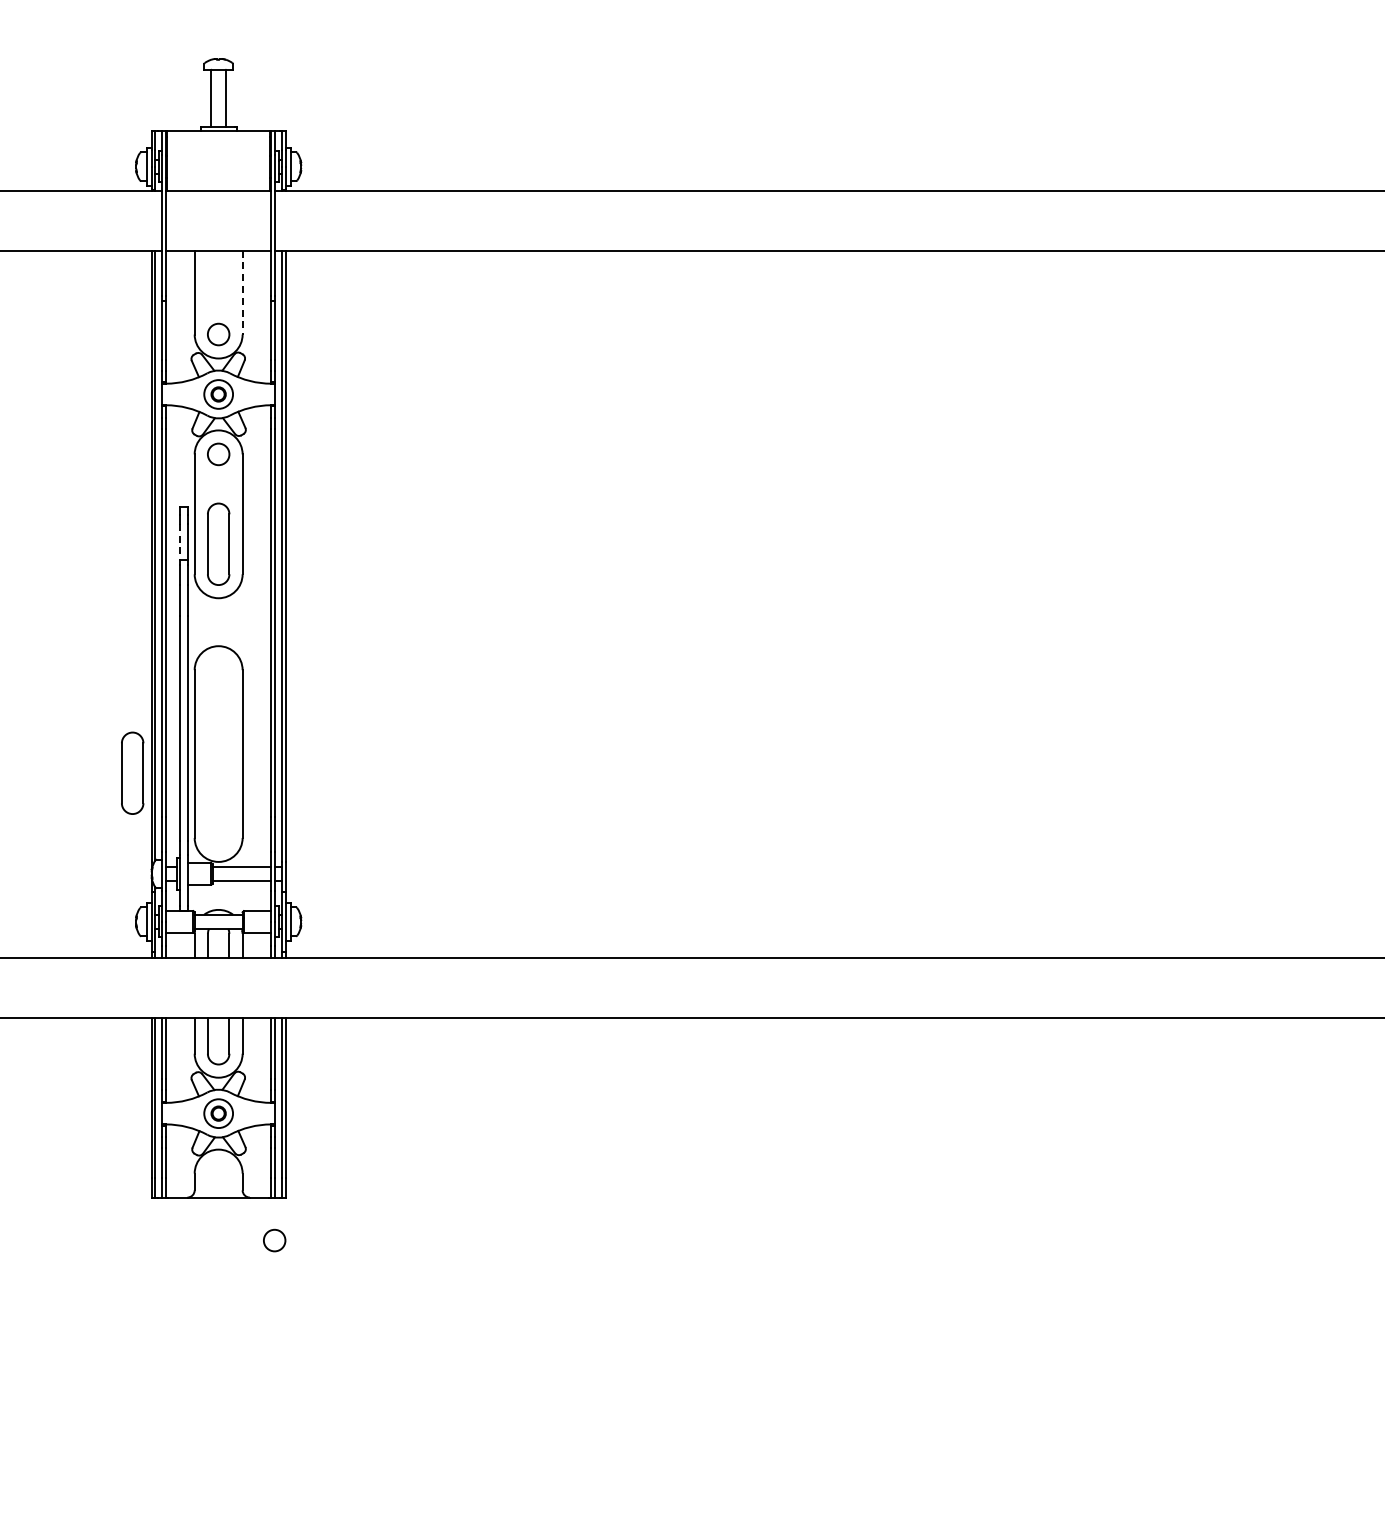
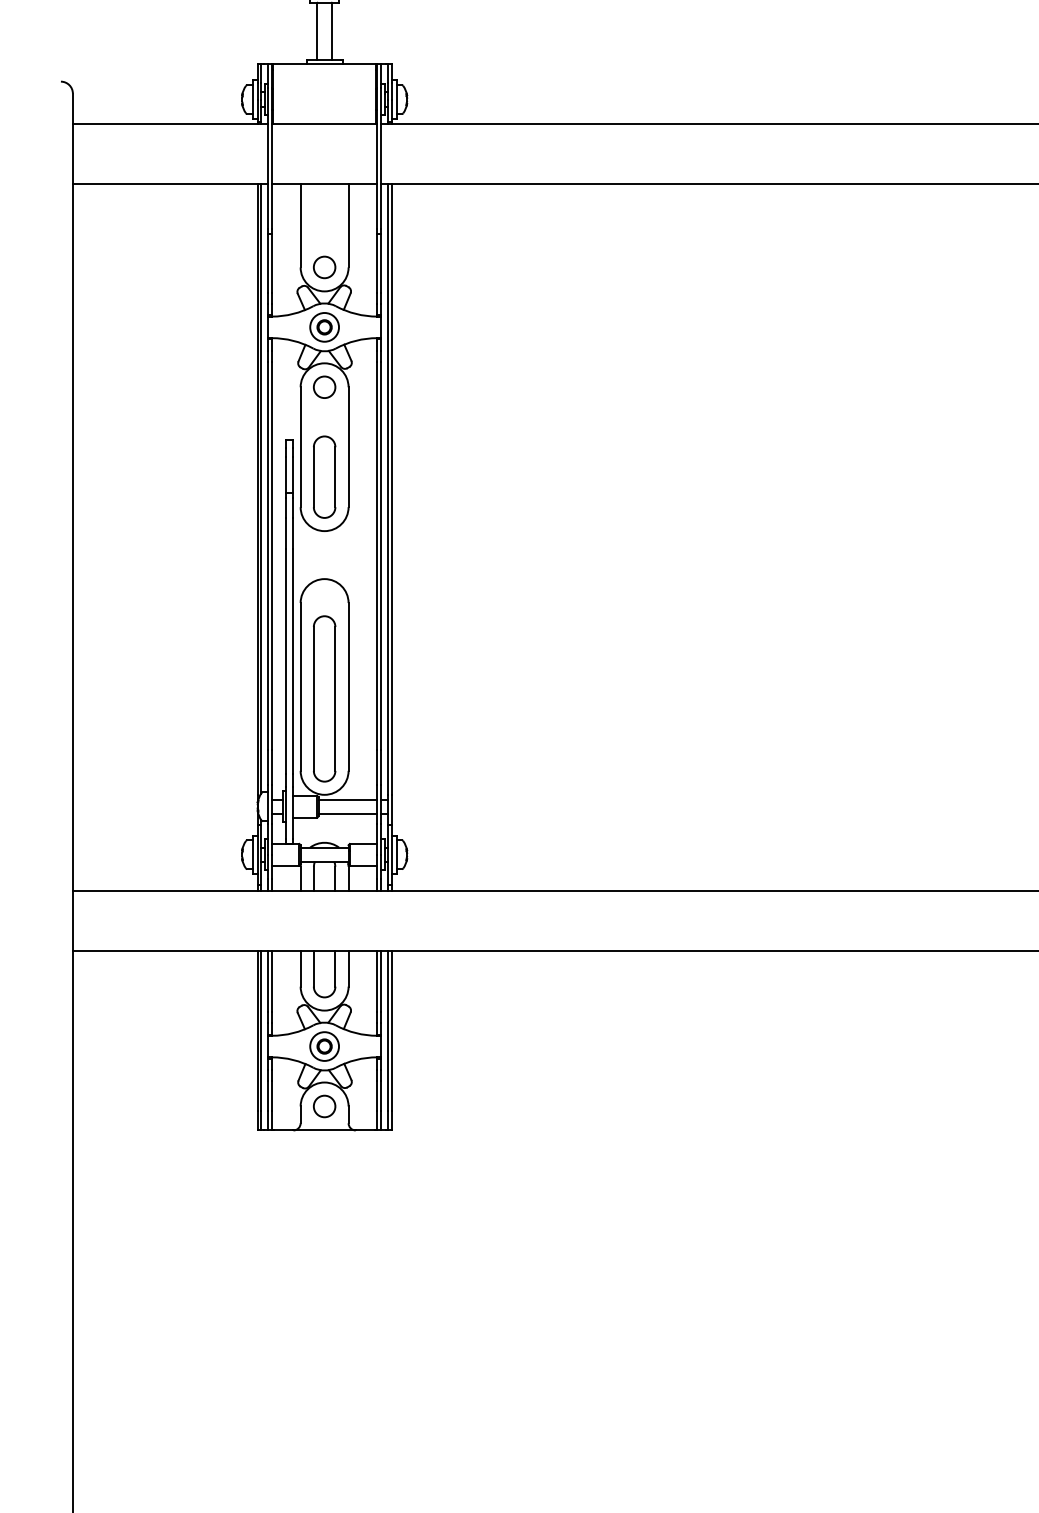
line: (242, 292) -> (348, 225), dashed -> solid
line: (180, 542) -> (286, 475), dashed -> solid
part: (218, 765) -> (324, 698), added
part: (132, 772) -> (238, 705), removed
circle: (274, 1240) -> (324, 1106), moved

